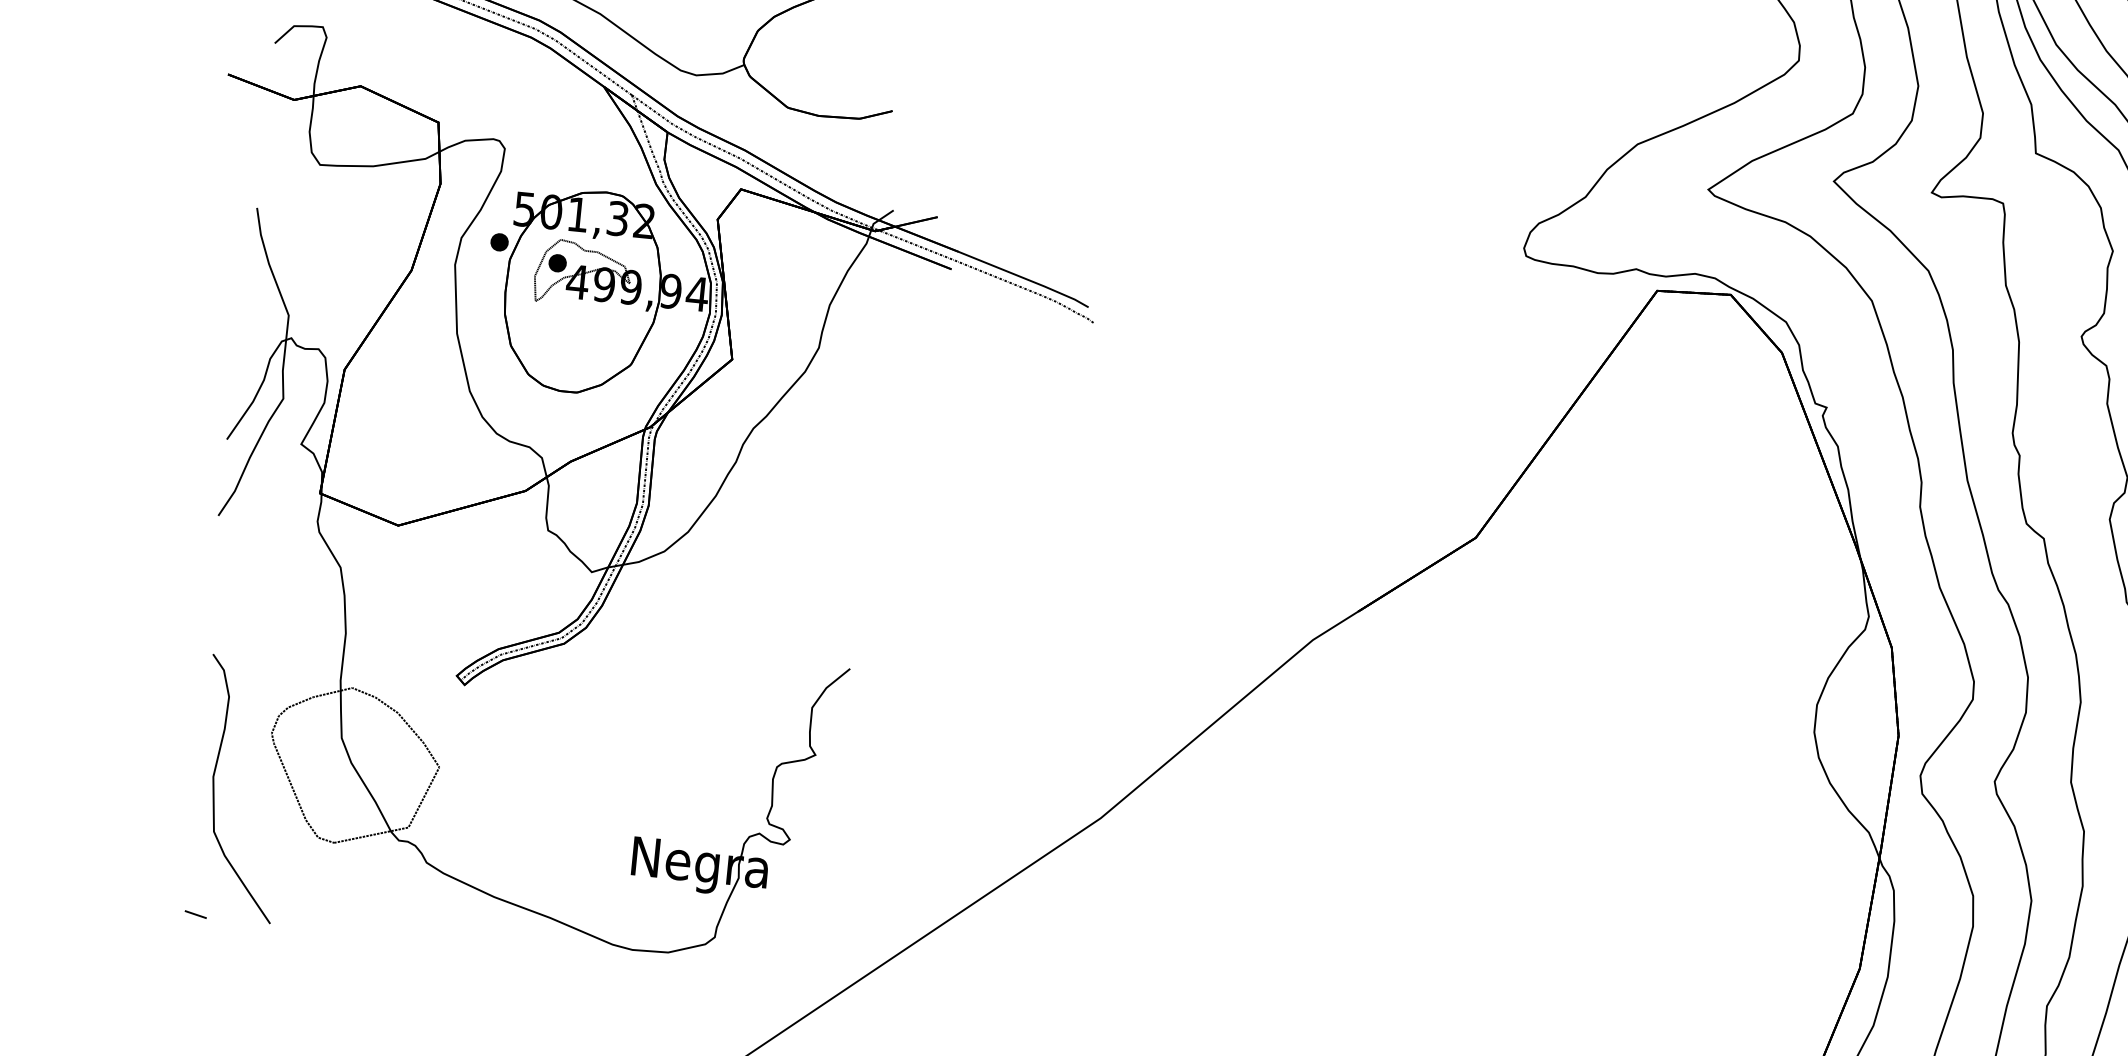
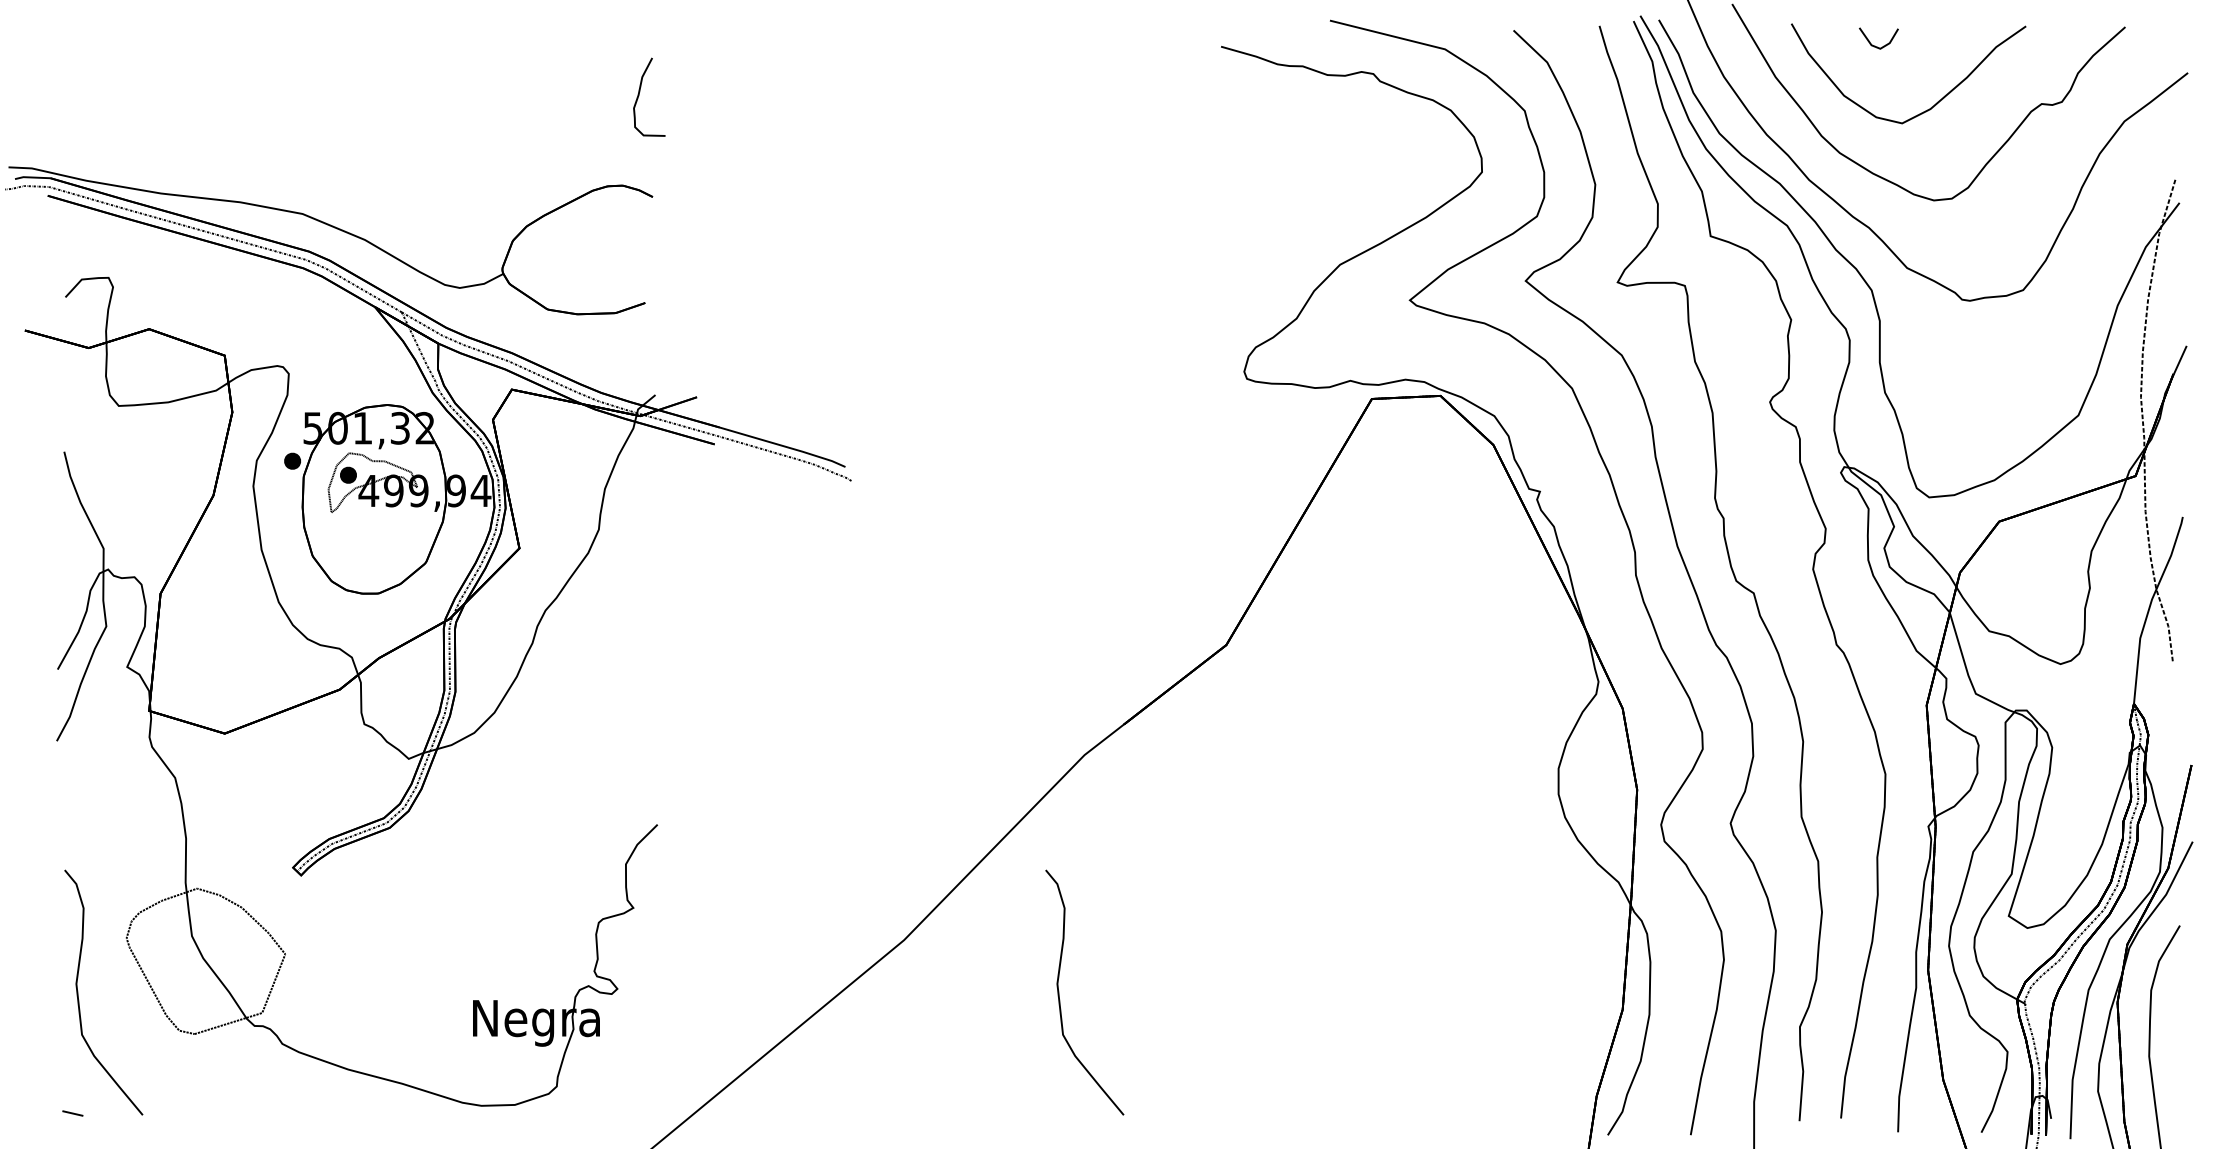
part: (1260, 890) -> (1059, 992), added

